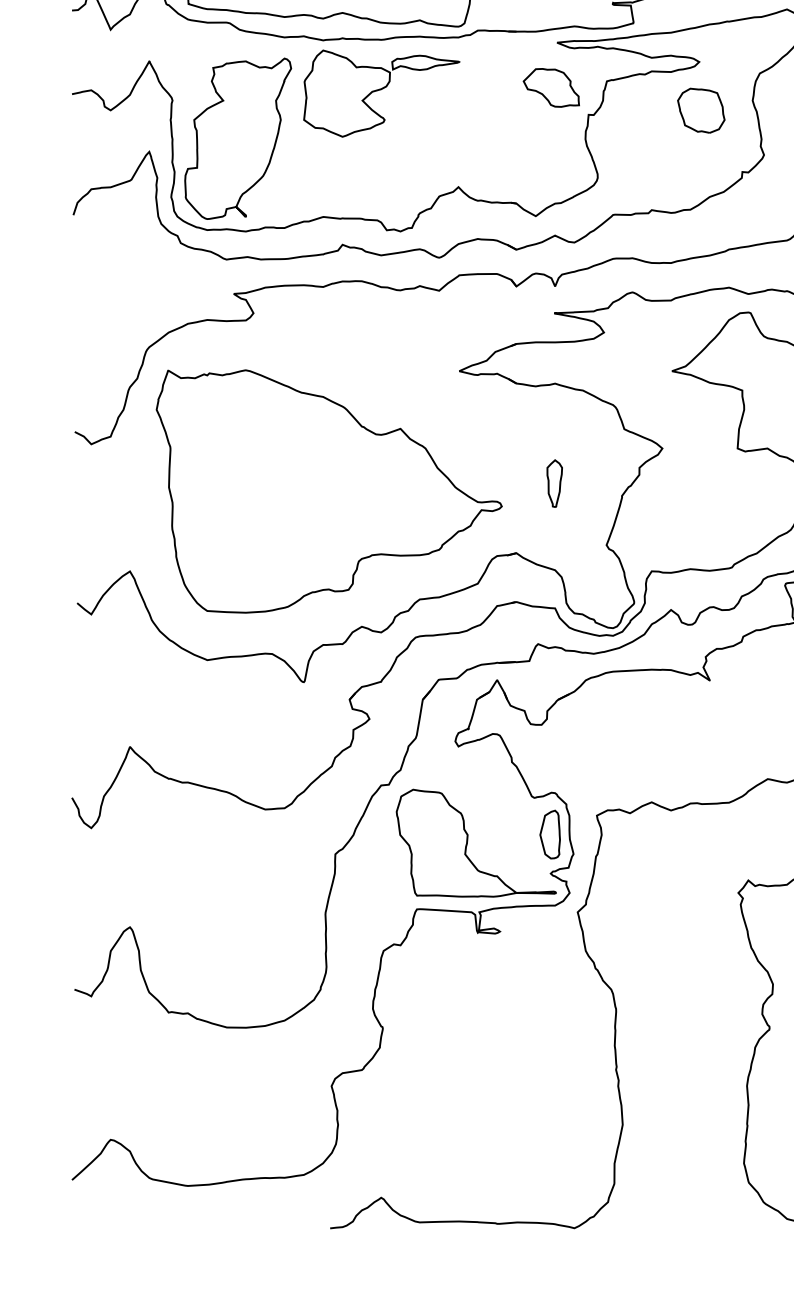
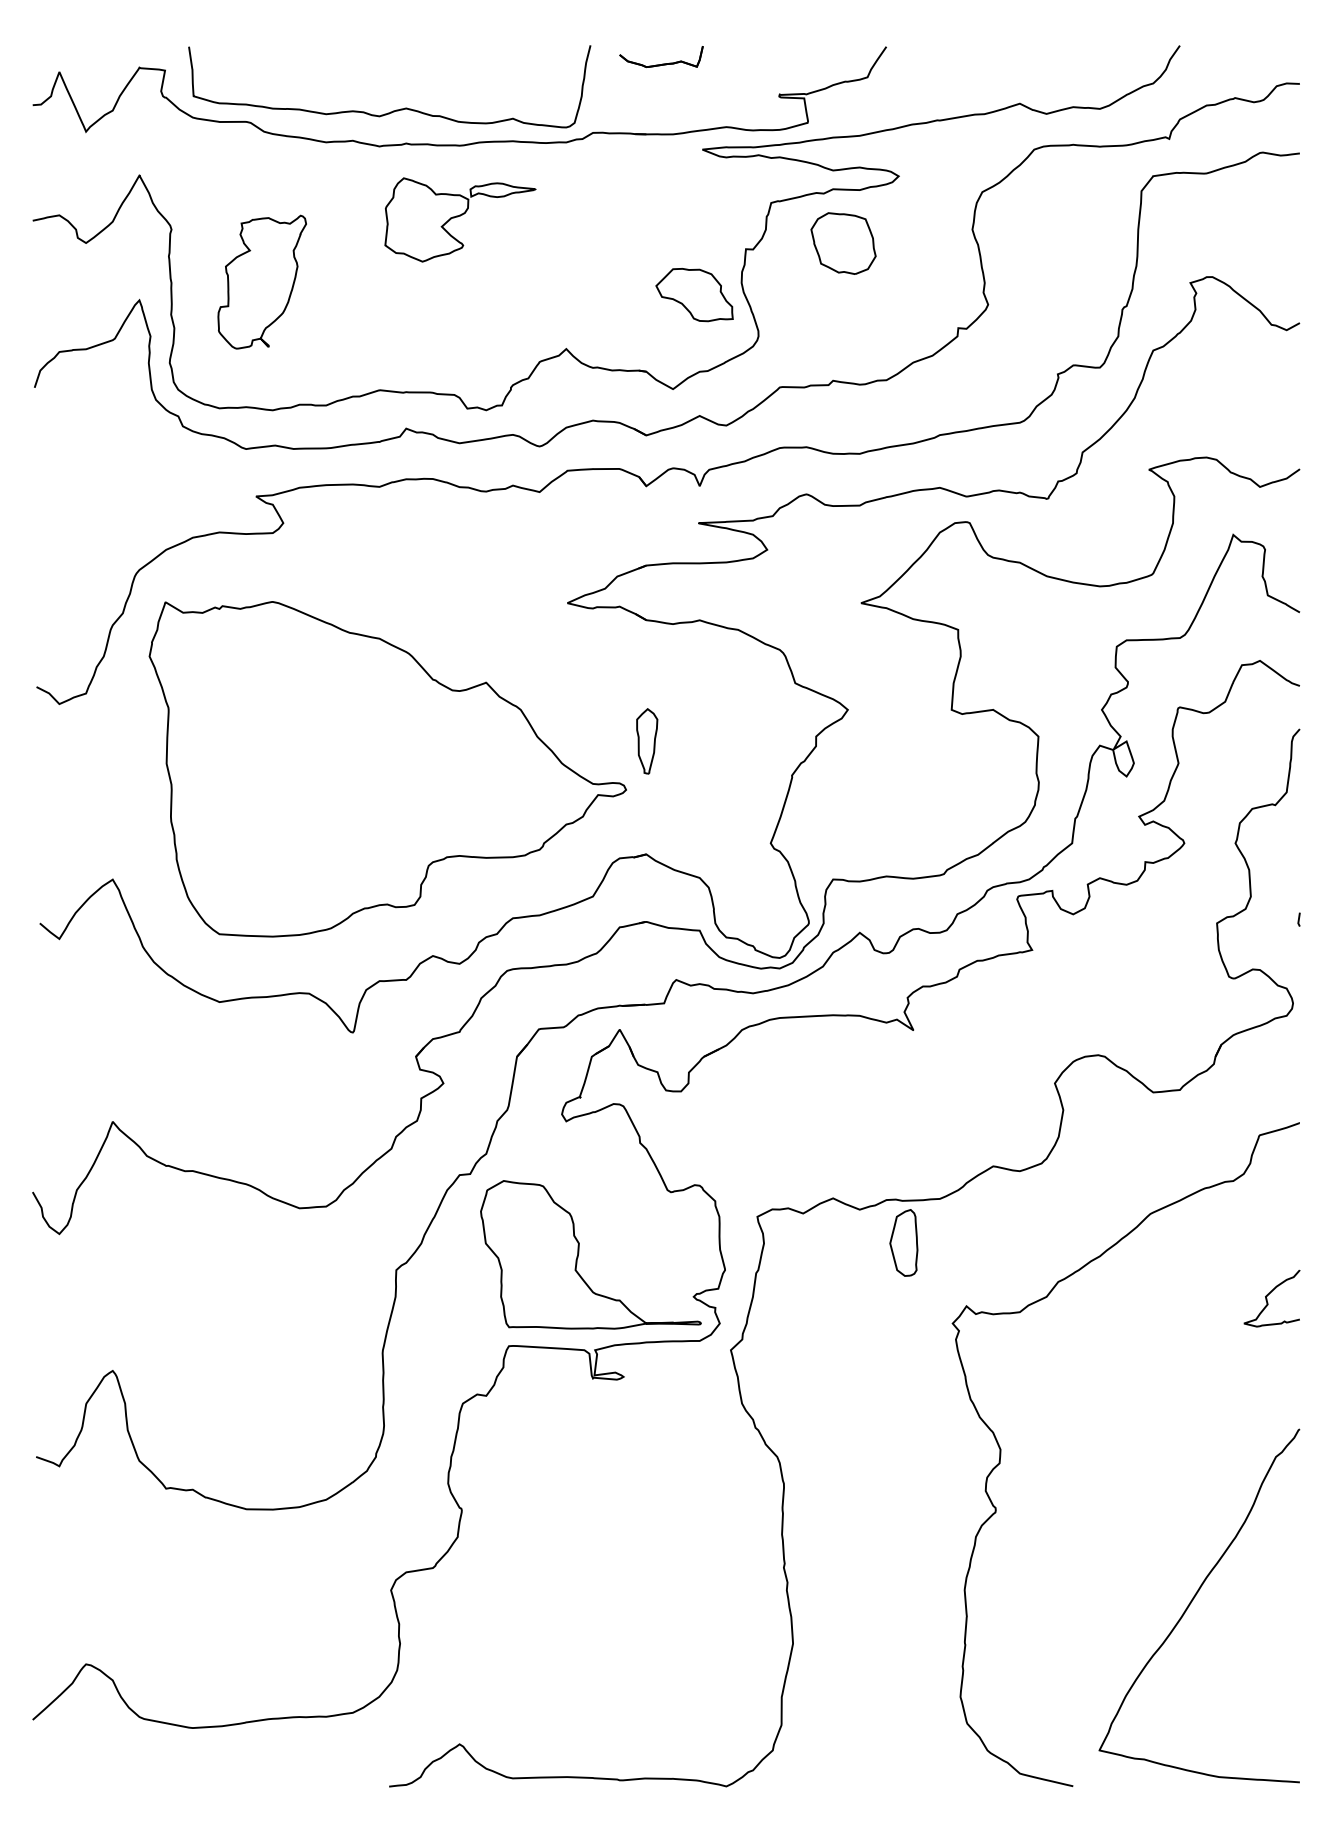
part: (551, 88) -> (694, 295), moved
part: (381, 93) -> (460, 219), size x0.7
part: (701, 110) -> (843, 243), moved
part: (238, 138) -> (262, 281), size x0.6
part: (554, 483) -> (647, 741), moved
part: (549, 834) -> (903, 1242), moved

